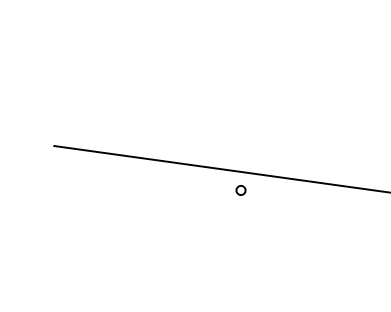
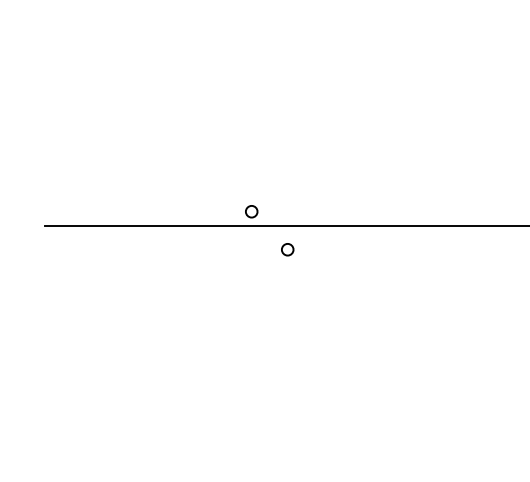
circle: (216, 156) -> (251, 211), added

